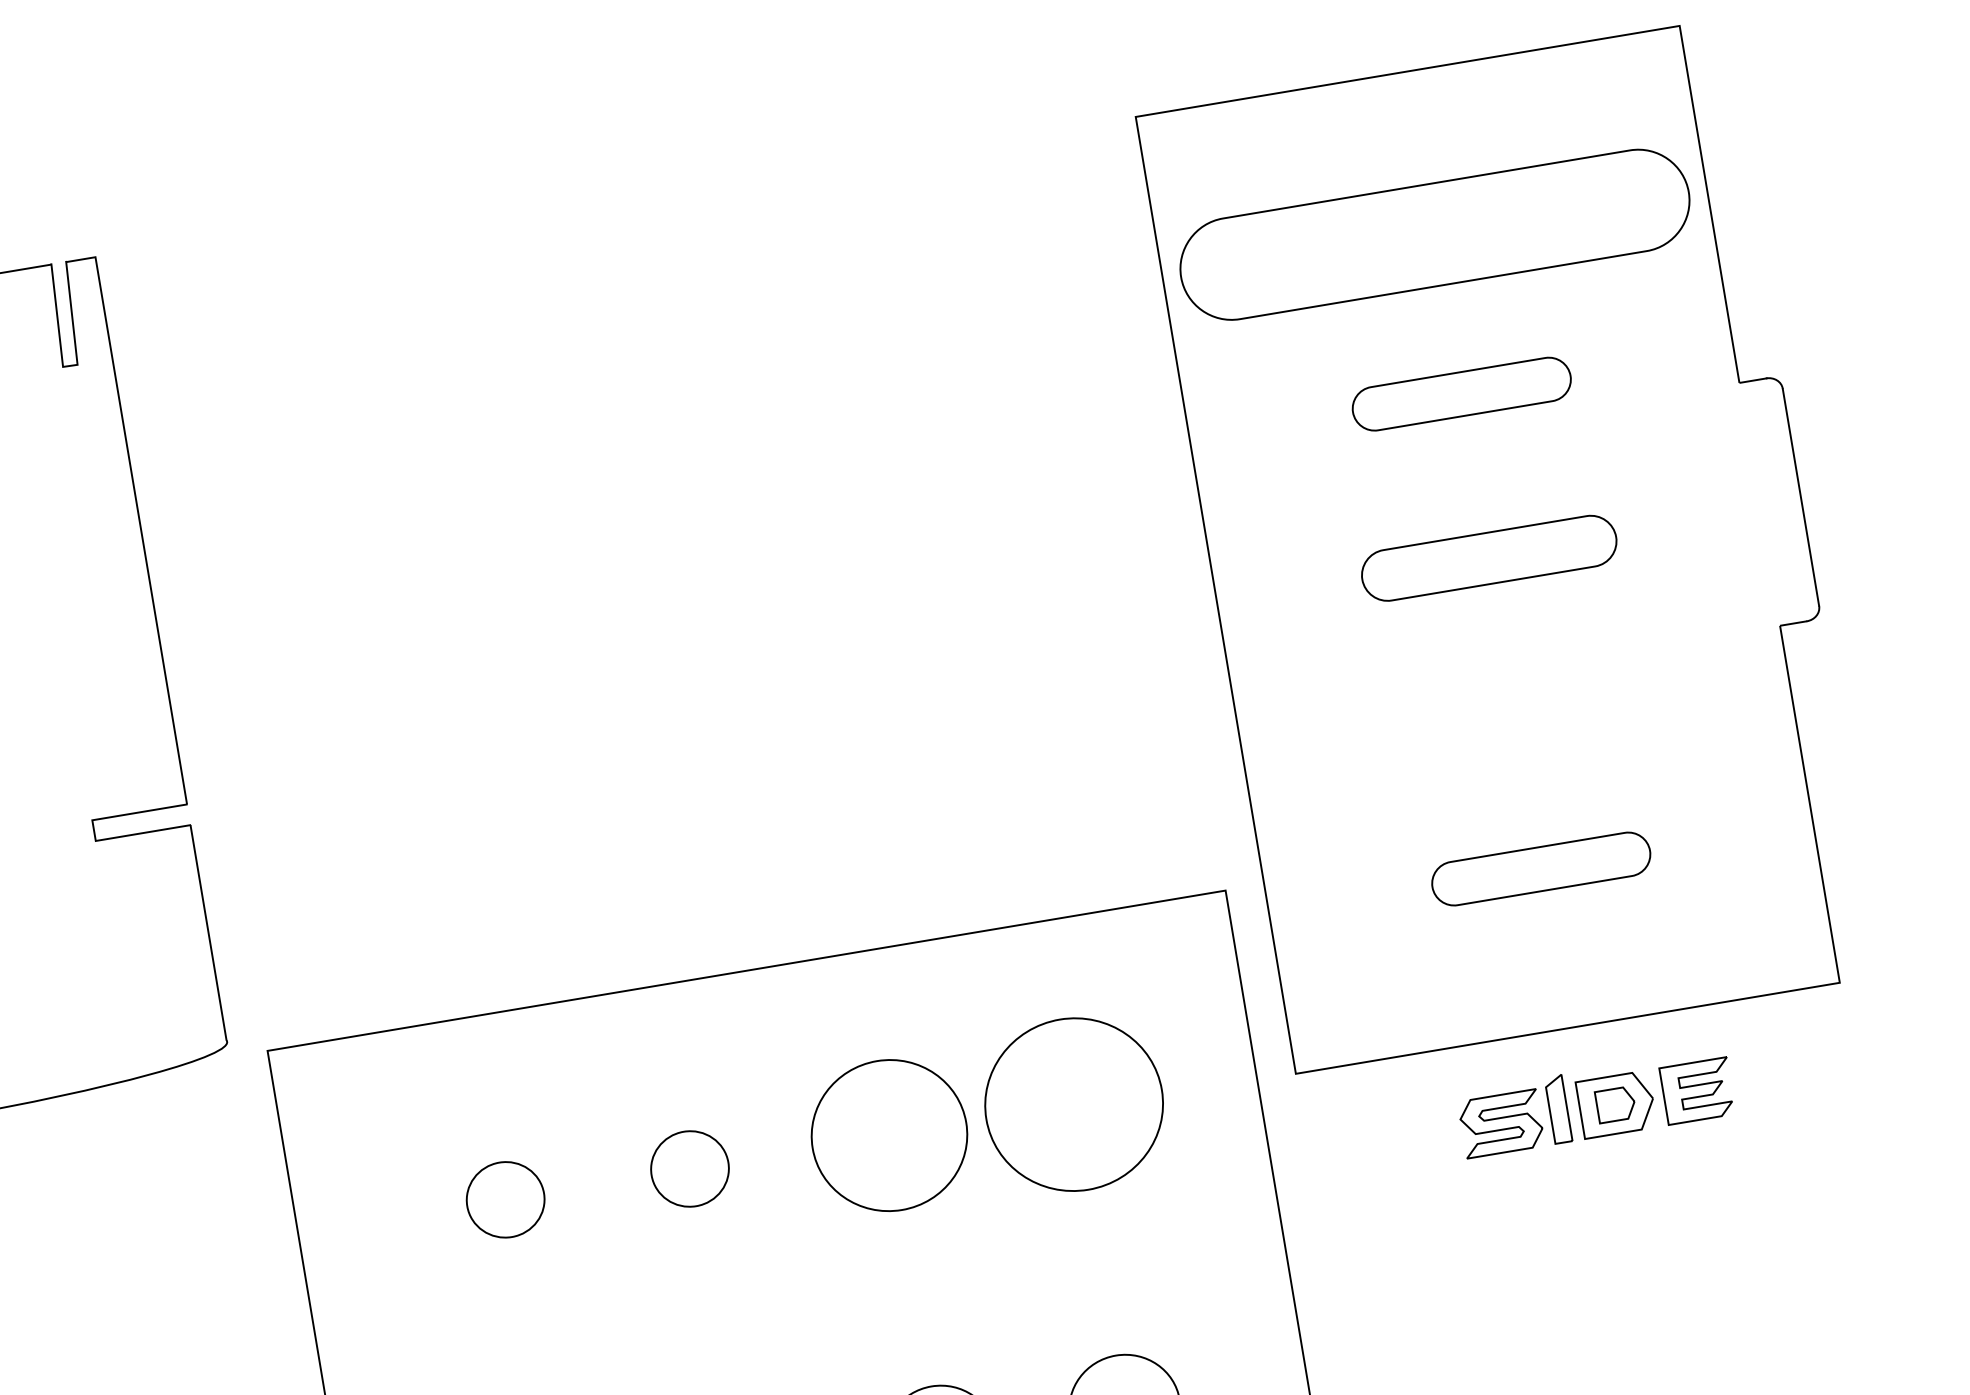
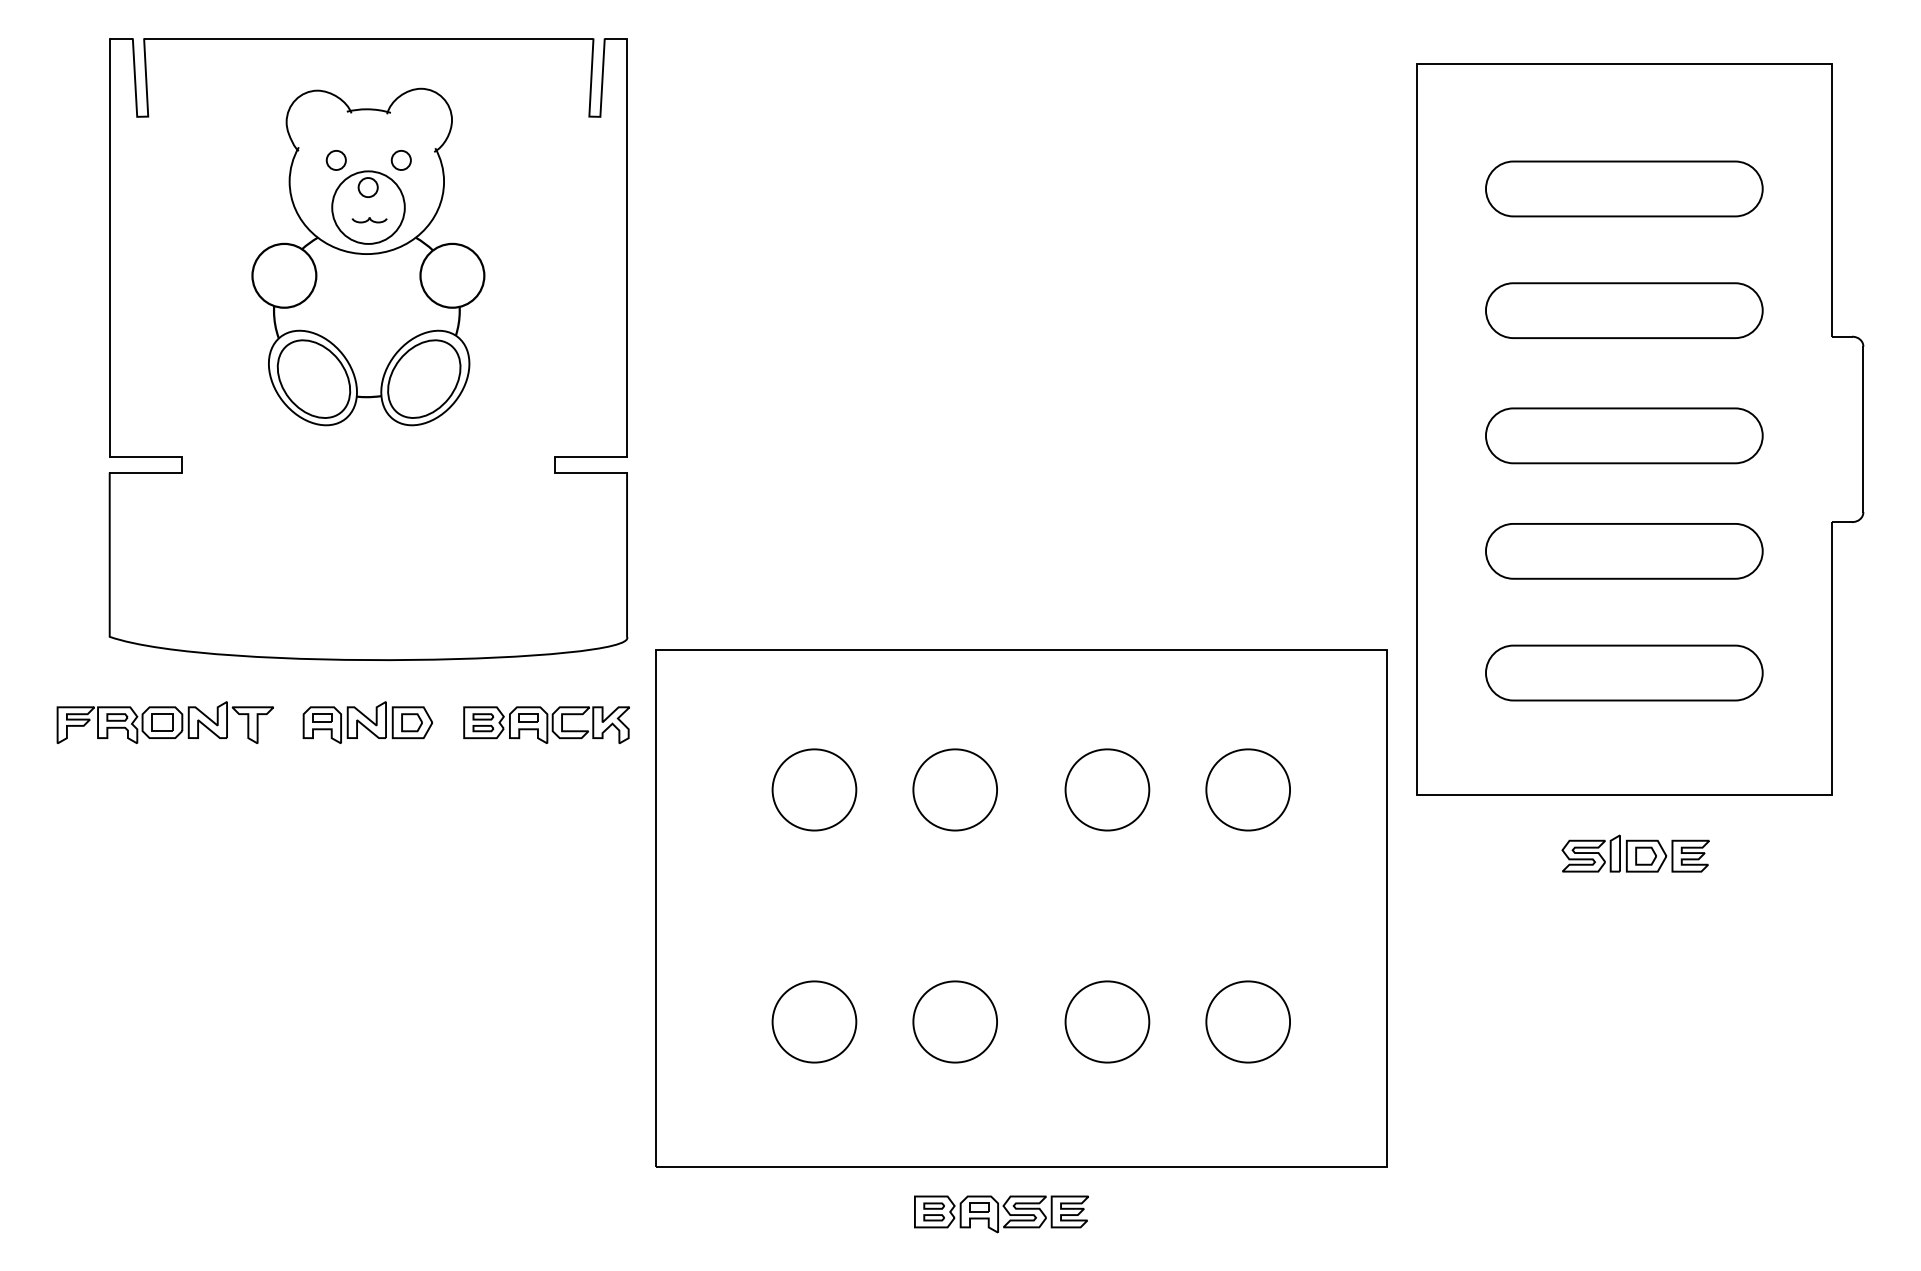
part: (1435, 234) -> (1624, 188), size x0.71
part: (1461, 393) -> (1624, 310), size x1.67
part: (1489, 557) -> (1624, 435), size x1.43
part: (1514, 709) -> (1624, 551), added
part: (1541, 868) -> (1624, 672), size x1.67
part: (1595, 1103) -> (1635, 853), size x0.71
part: (1072, 1104) -> (1247, 789), size x0.62
part: (889, 1134) -> (1107, 789), size x0.71
part: (689, 1168) -> (954, 789), size x1.43
part: (140, 1172) -> (546, 724), added
part: (505, 1199) -> (814, 789), size x1.43

